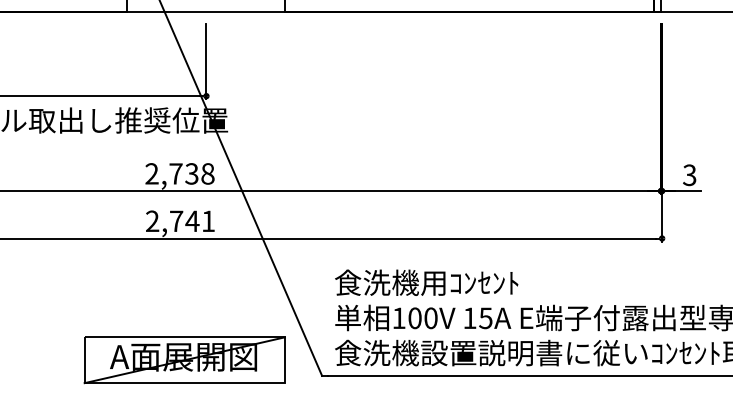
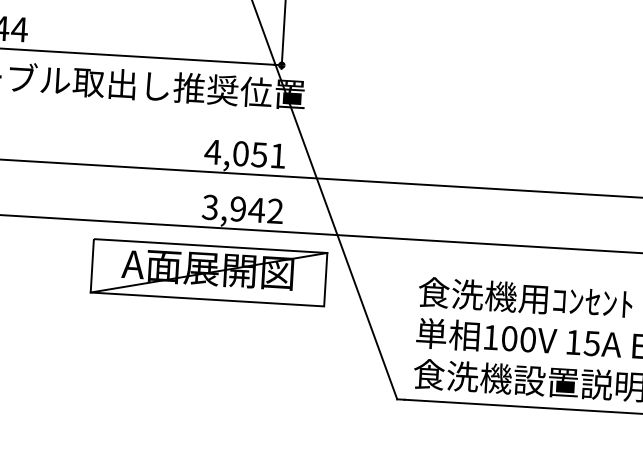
text: (179, 173) -> (245, 153), 2,738 -> 4,051
text: (180, 221) -> (242, 209), 2,741 -> 3,942
part: (184, 360) -> (208, 273), moved

